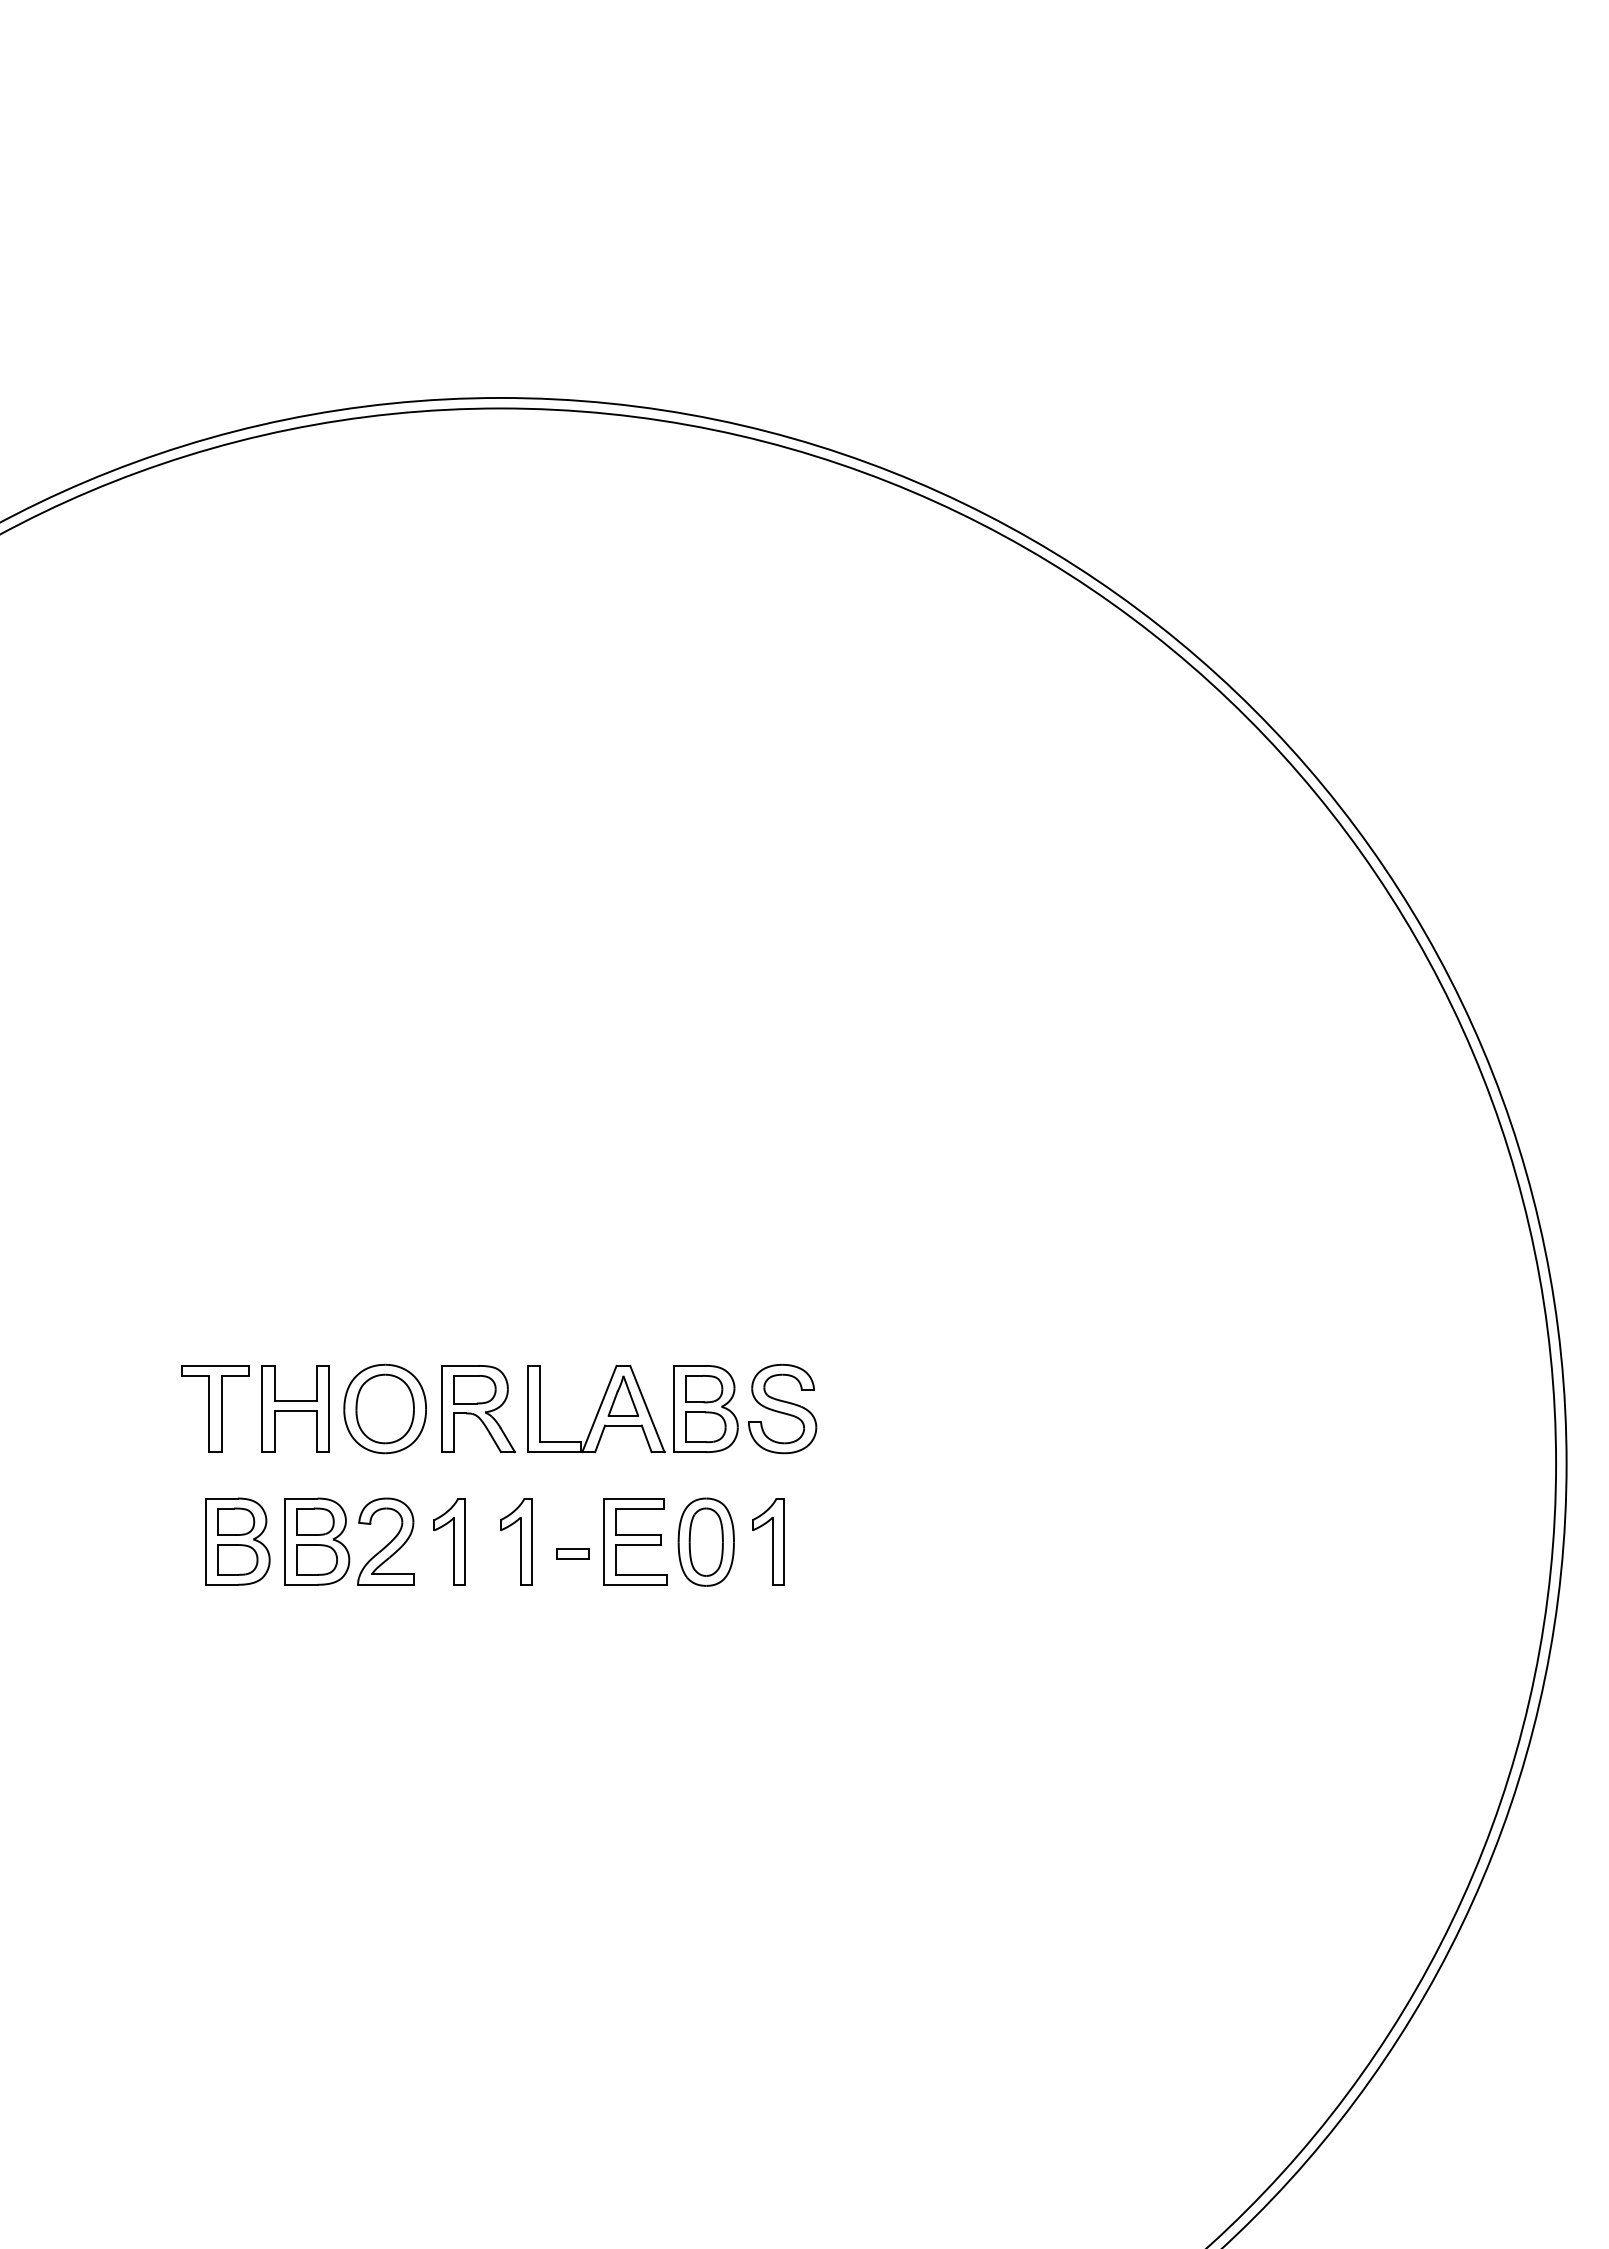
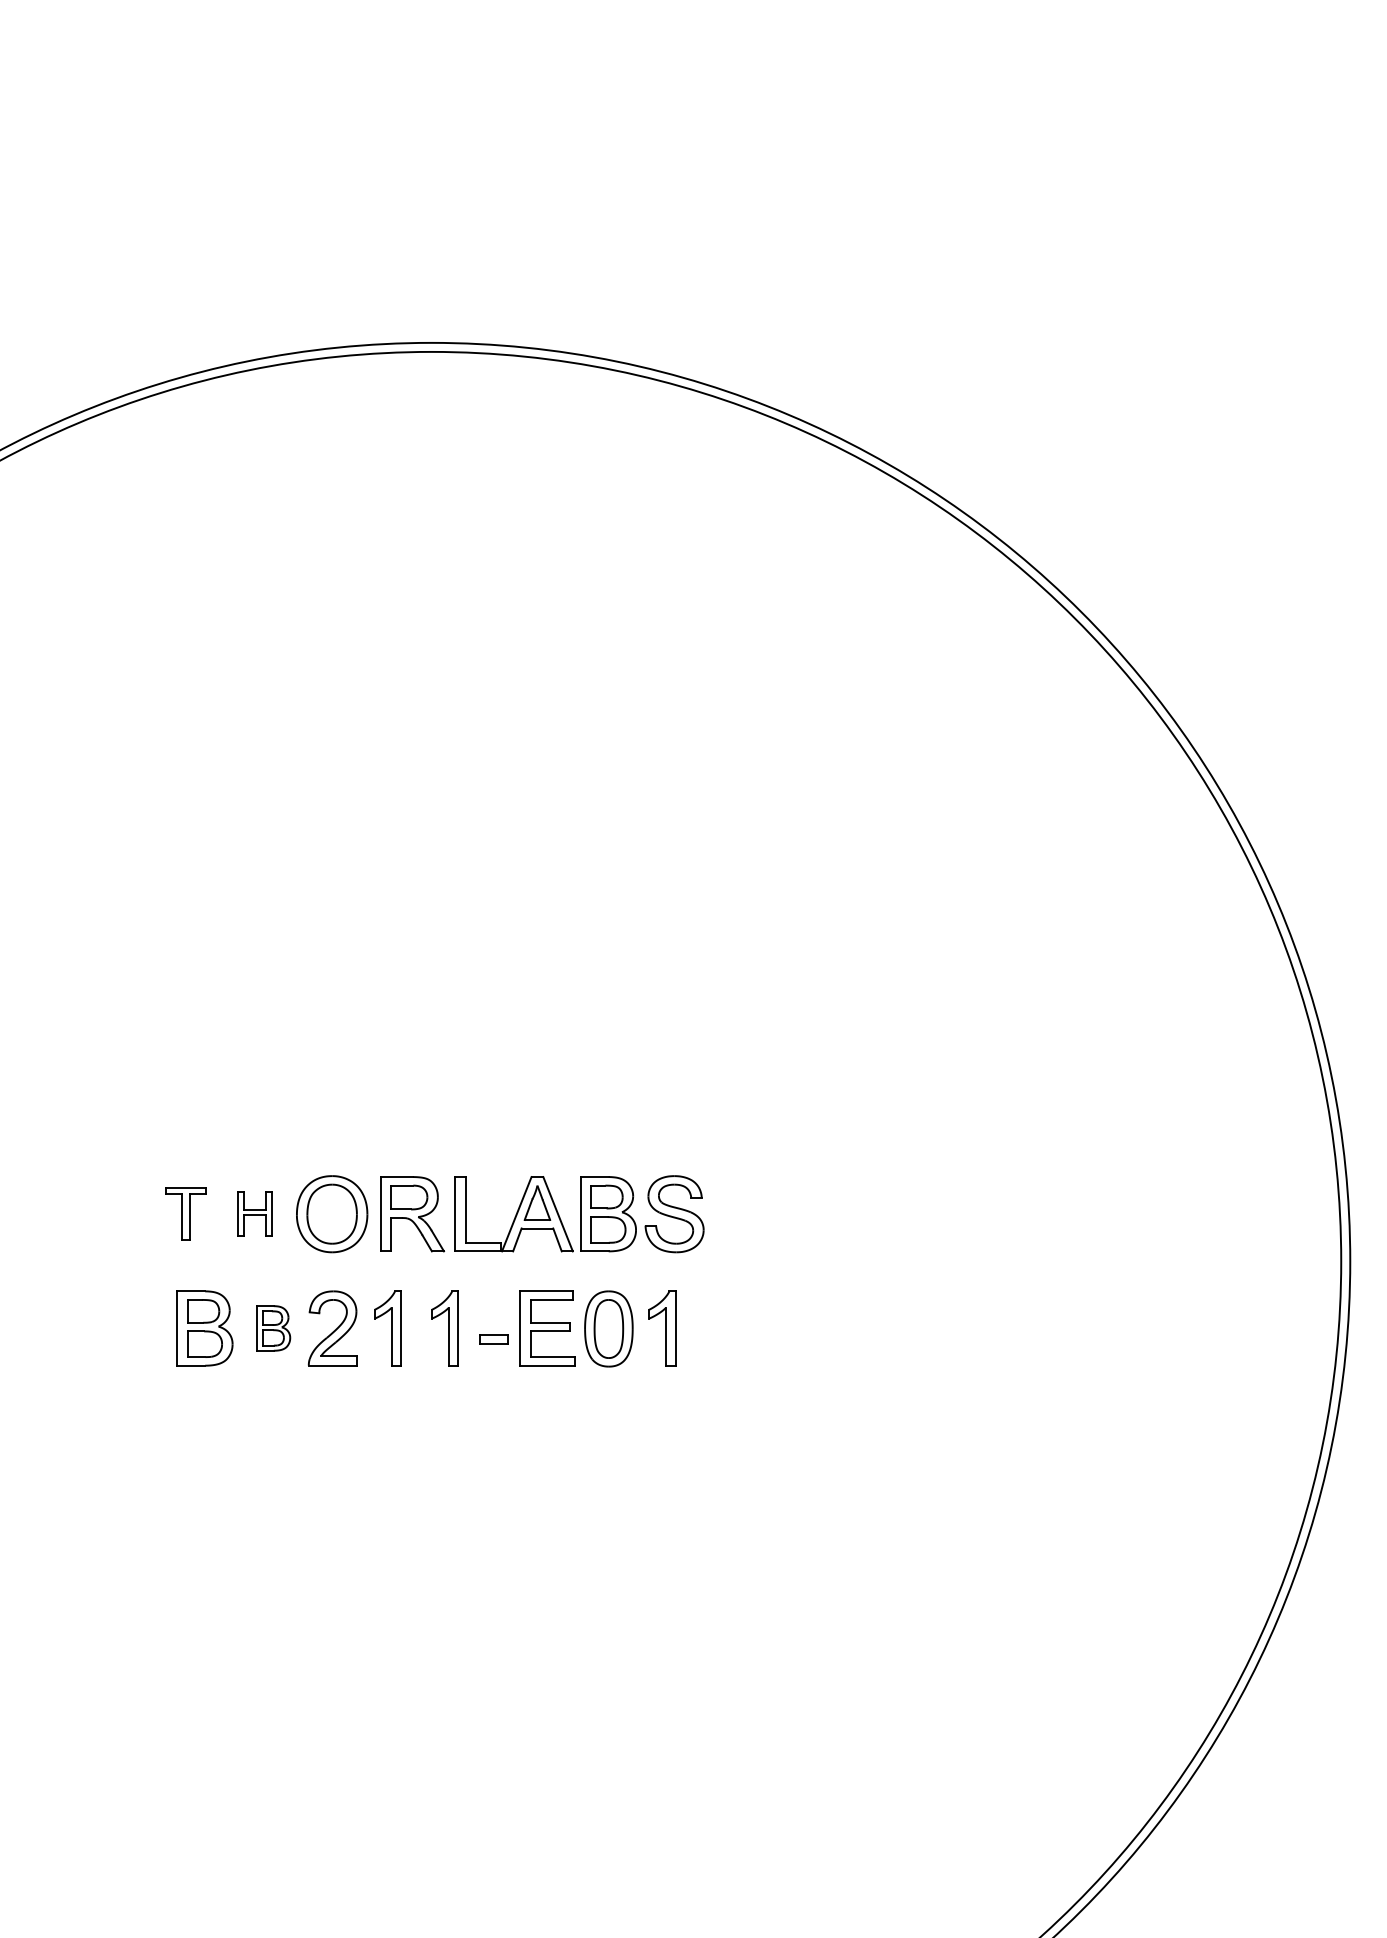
part: (215, 1408) -> (185, 1213), size x0.7
part: (295, 1408) -> (254, 1213), size x0.6
part: (317, 1541) -> (273, 1328), size x0.6

